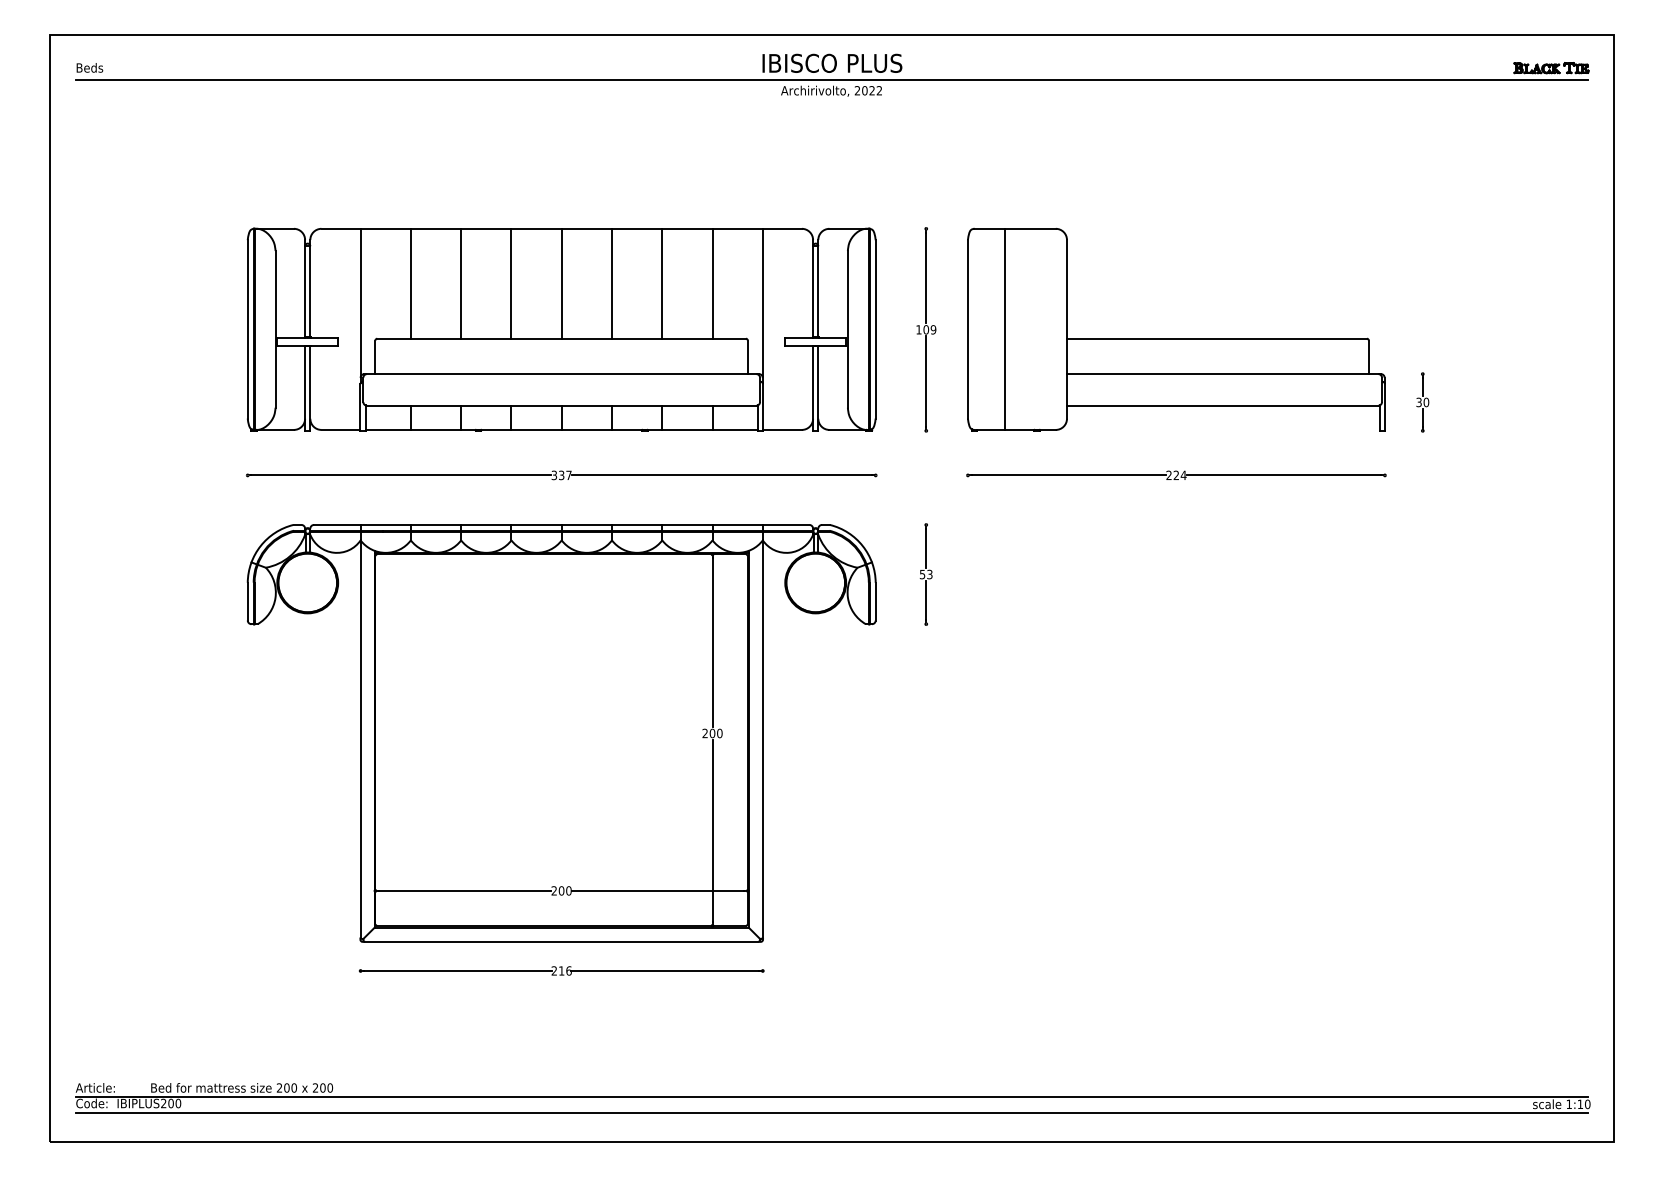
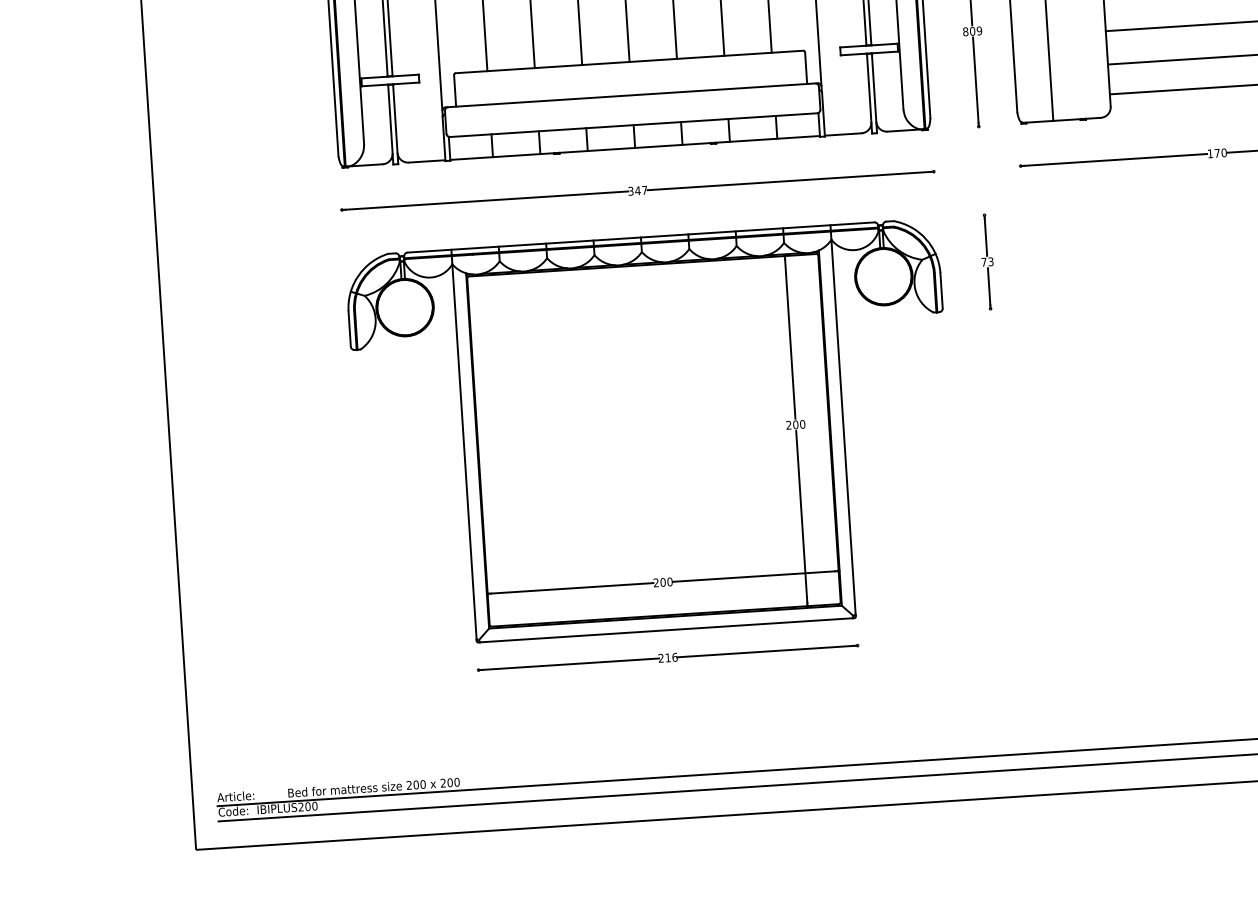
text: (918, 329) -> (965, 31), 109 -> 809
text: (561, 475) -> (637, 190), 337 -> 347
text: (1176, 475) -> (1217, 153), 224 -> 170
text: (922, 574) -> (984, 262), 53 -> 73

